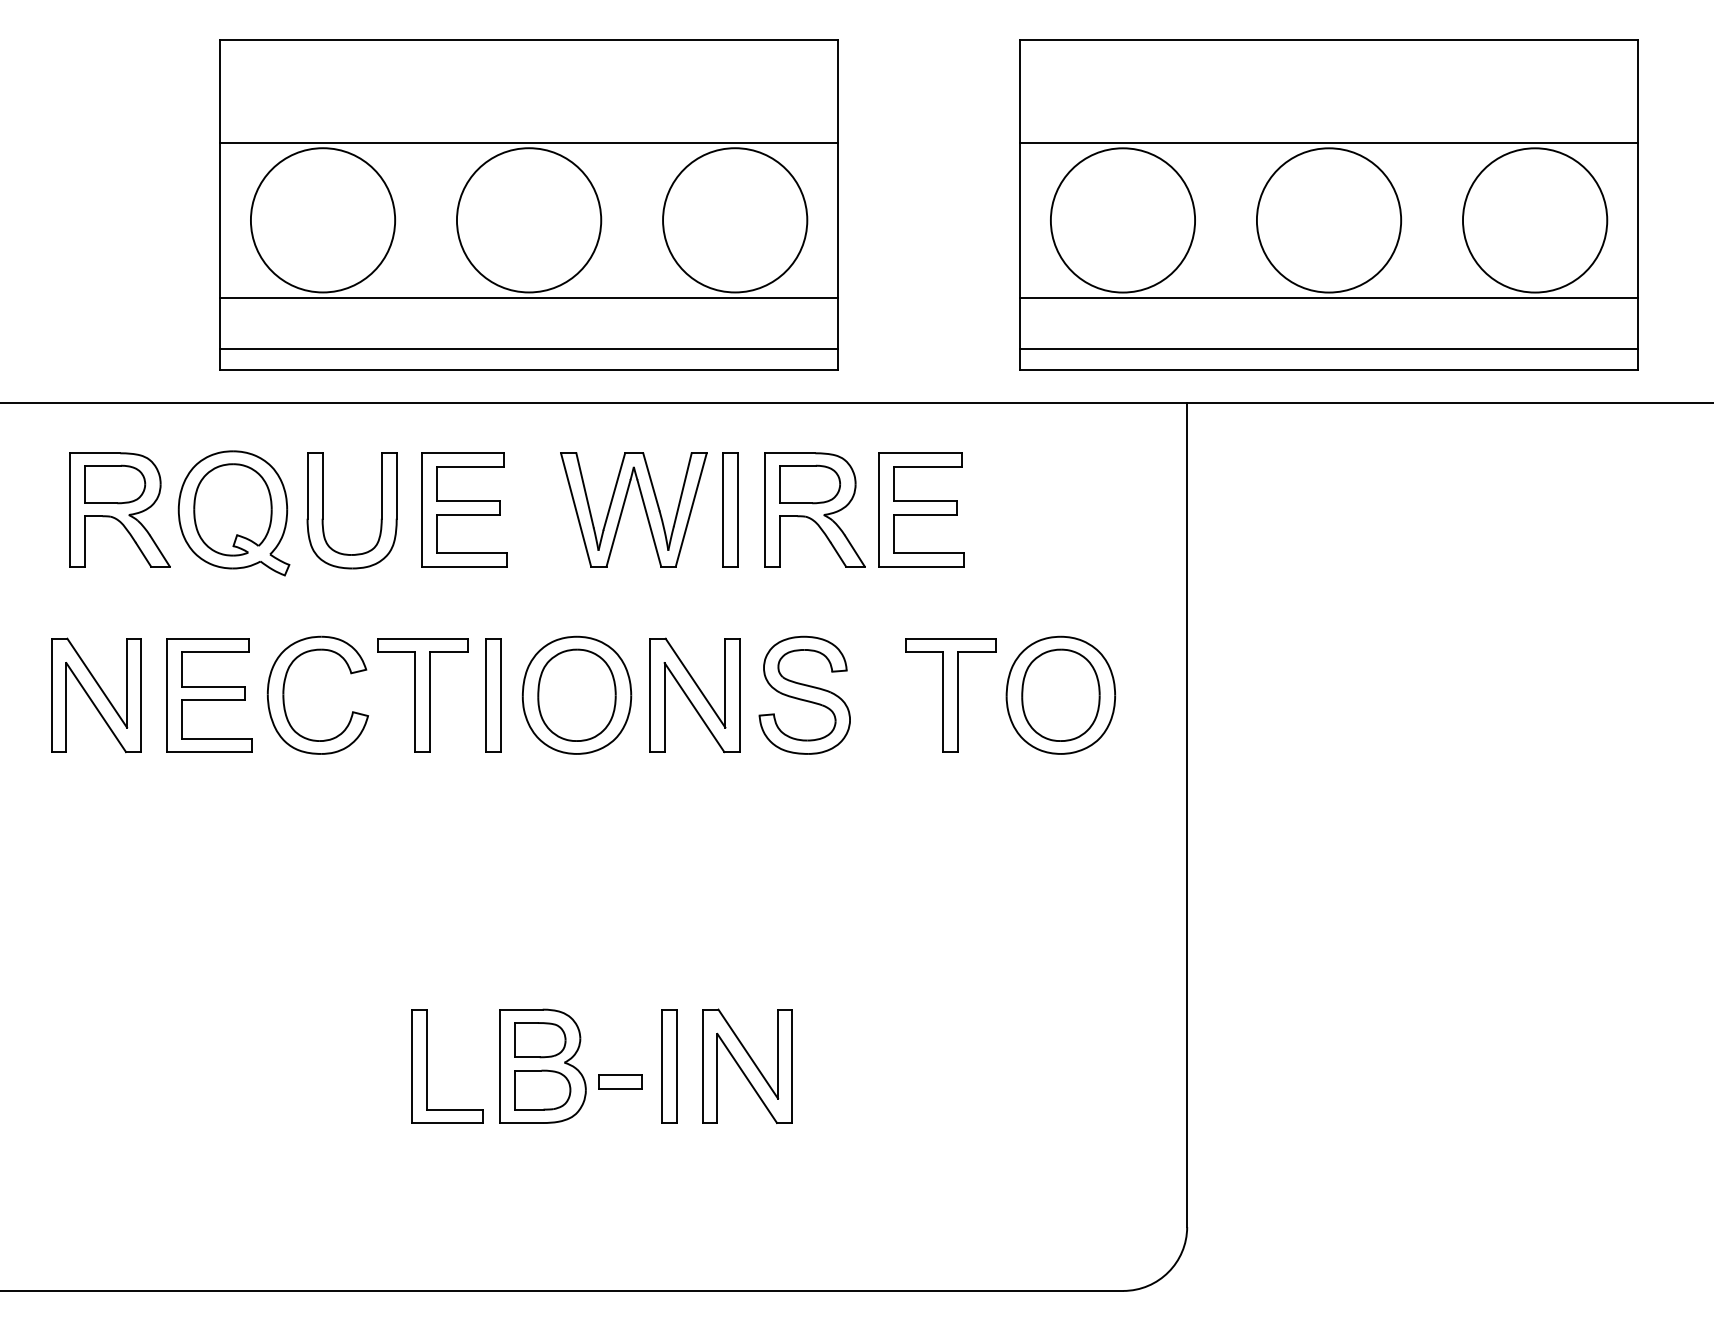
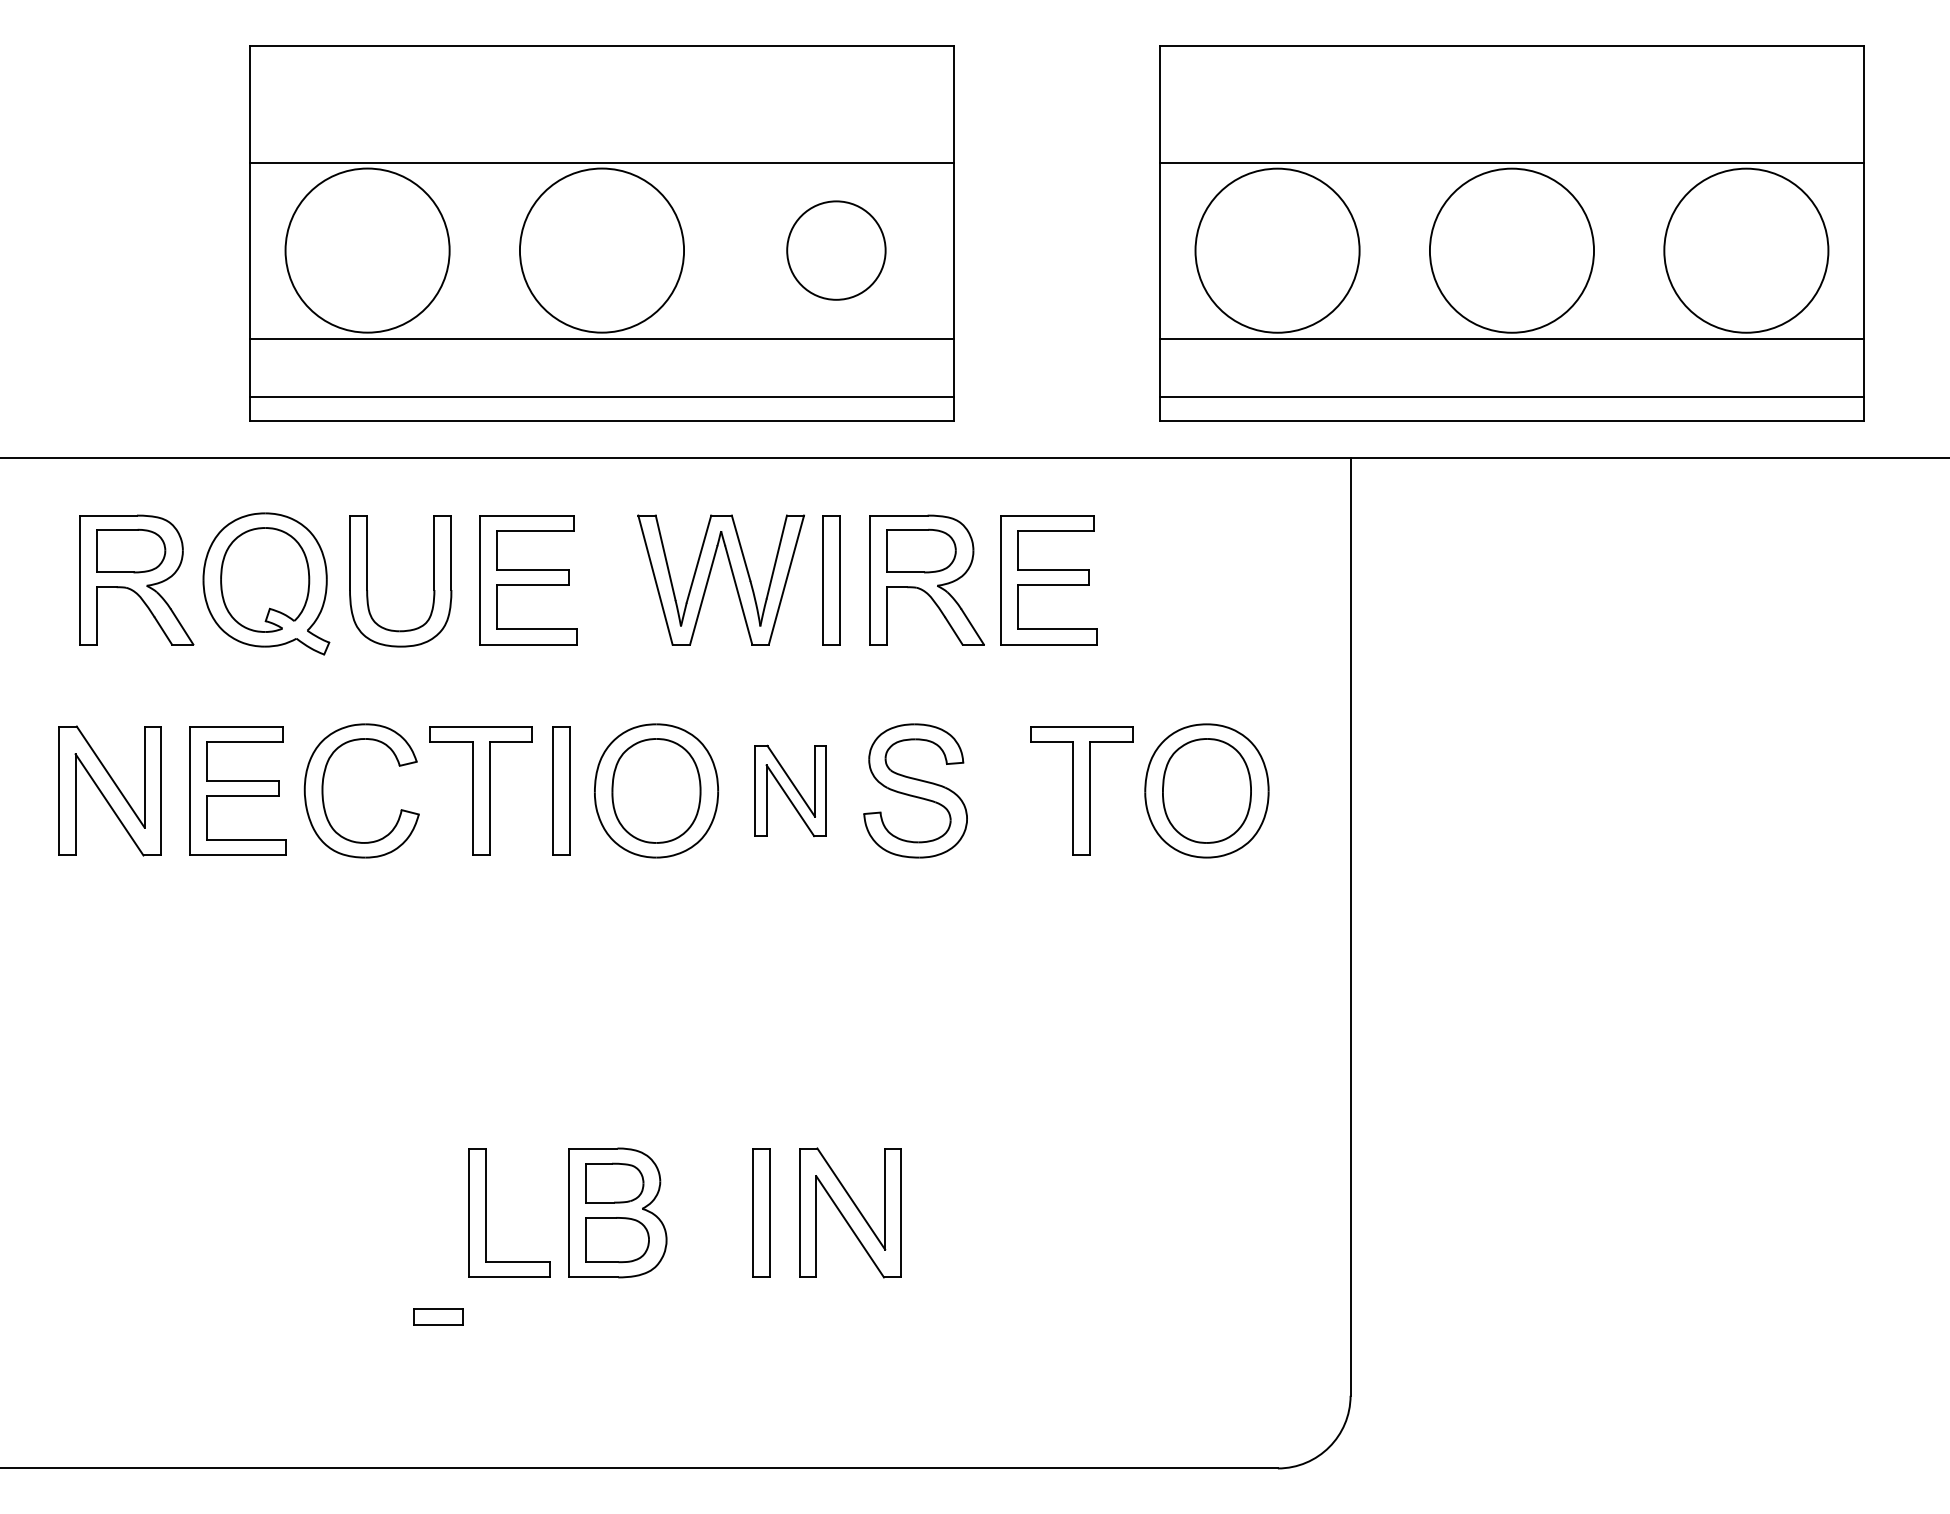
circle: (735, 220) -> (836, 250), size x0.6
part: (694, 694) -> (790, 790), size x0.7
part: (620, 1081) -> (438, 1316), moved

